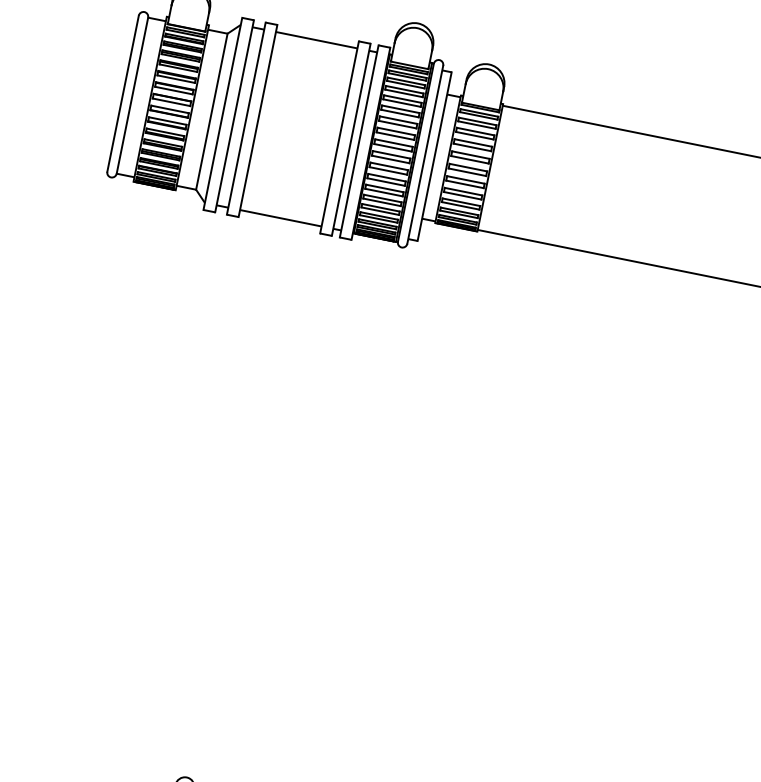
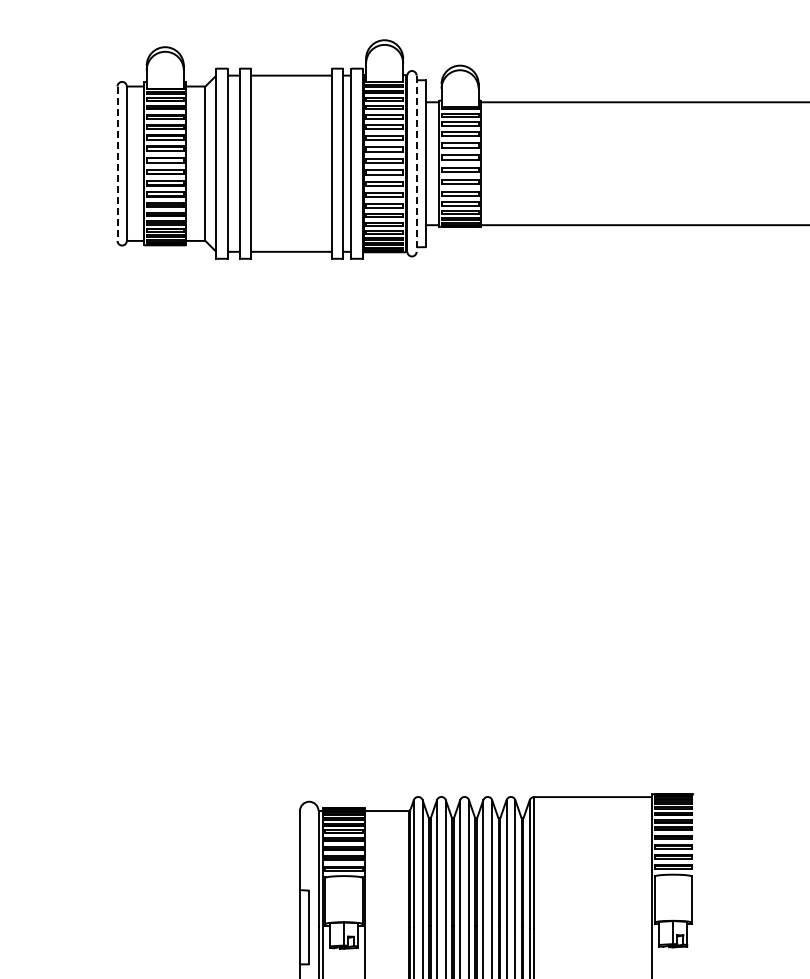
line: (122, 94) -> (117, 164), solid -> dashed
line: (424, 155) -> (416, 164), solid -> dashed

